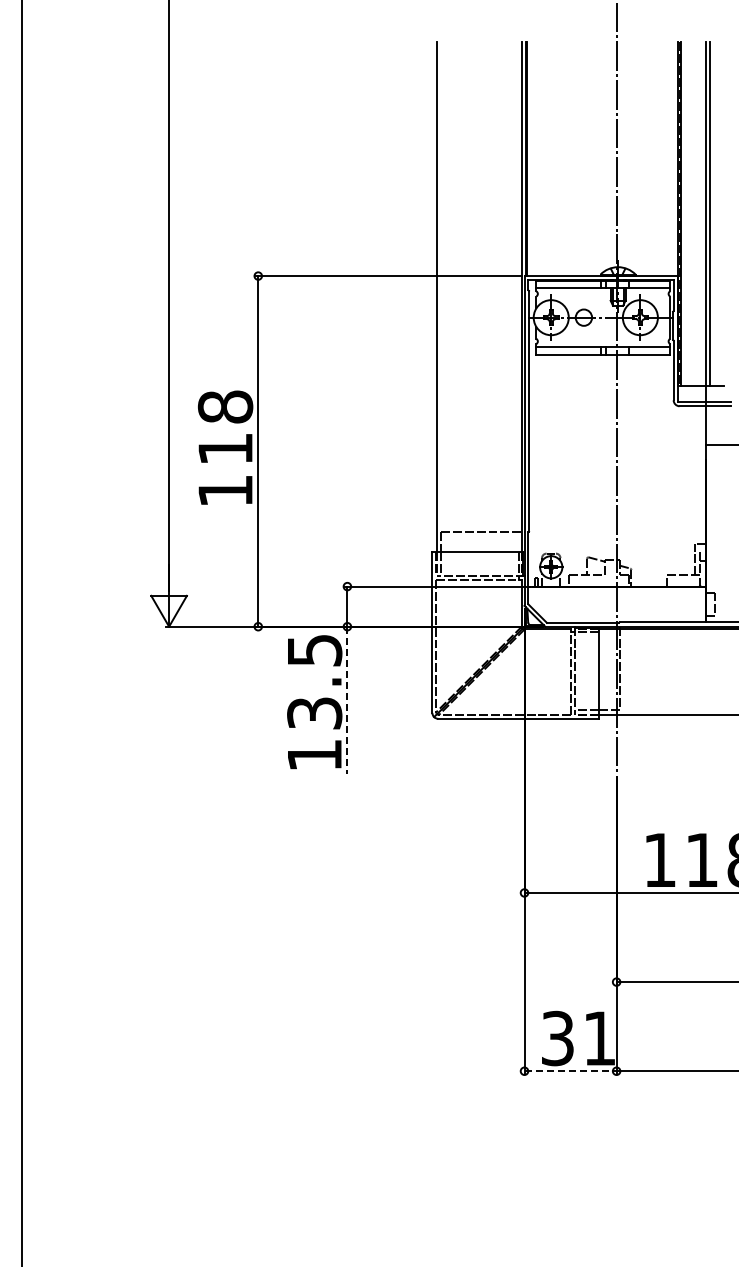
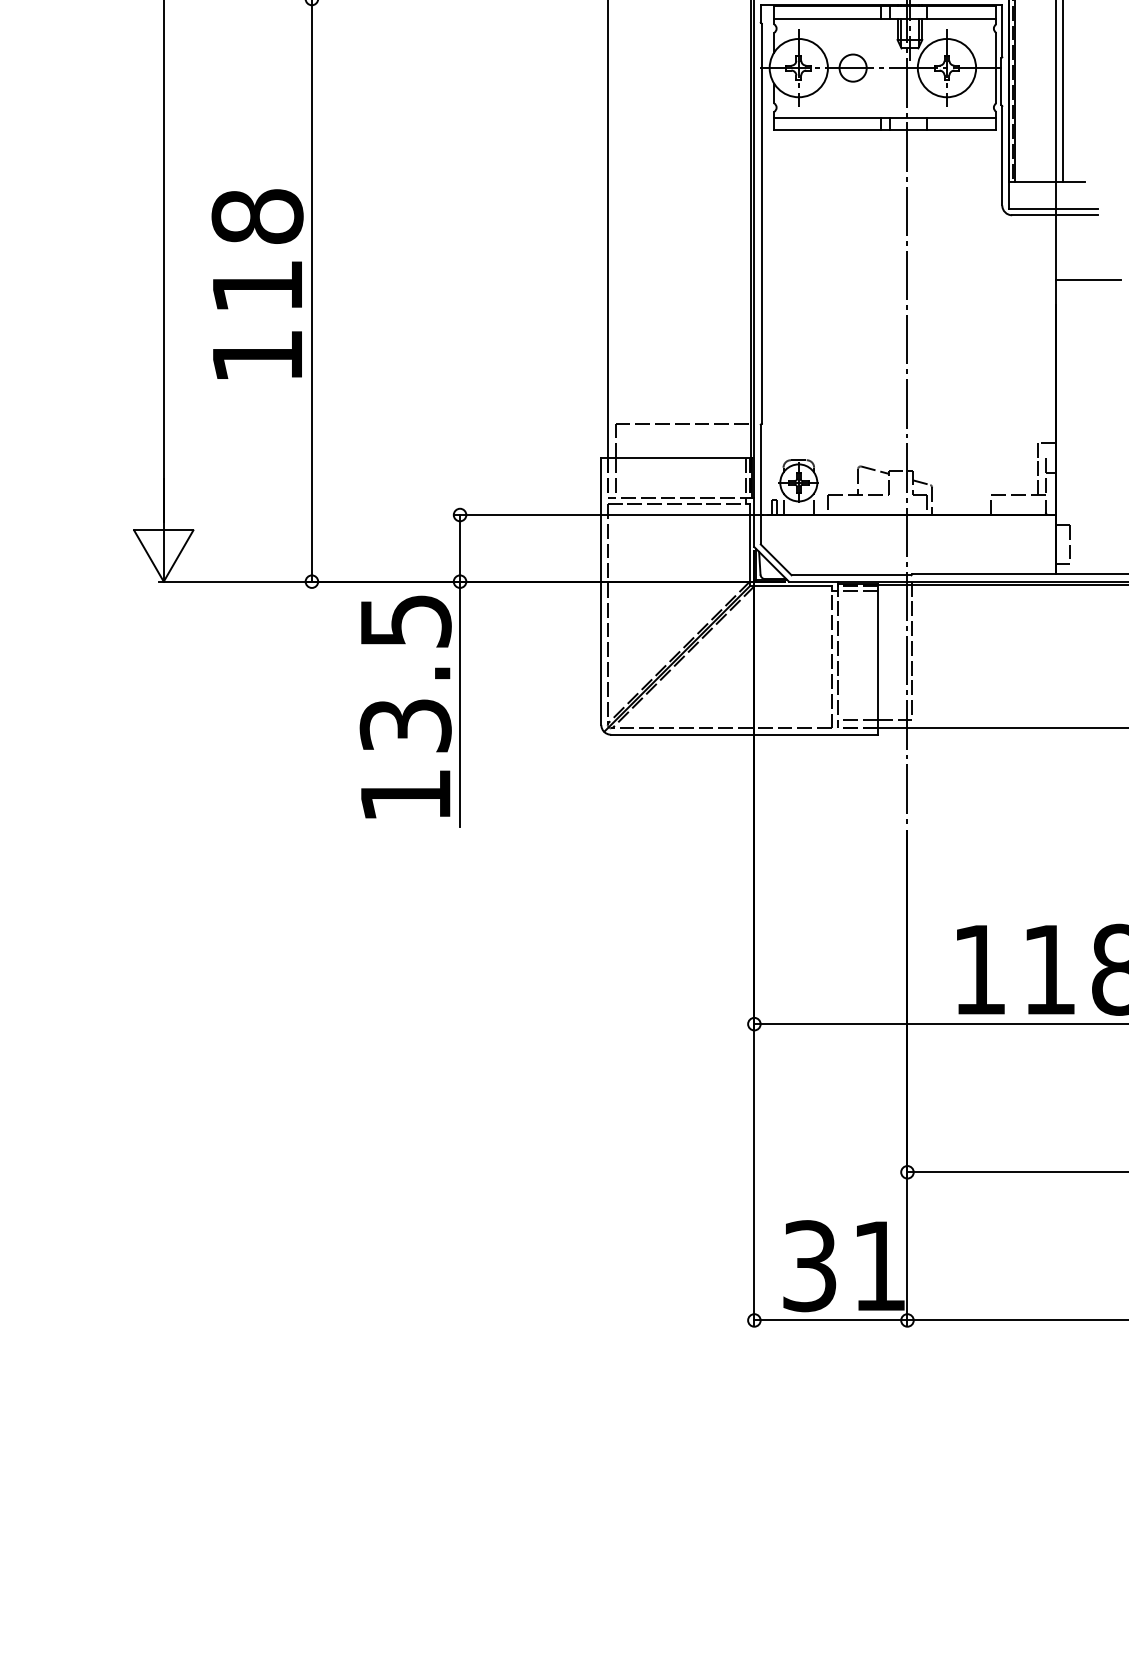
line: (347, 700) -> (460, 704), dashed -> solid
line: (571, 1071) -> (832, 1320), dashed -> solid

